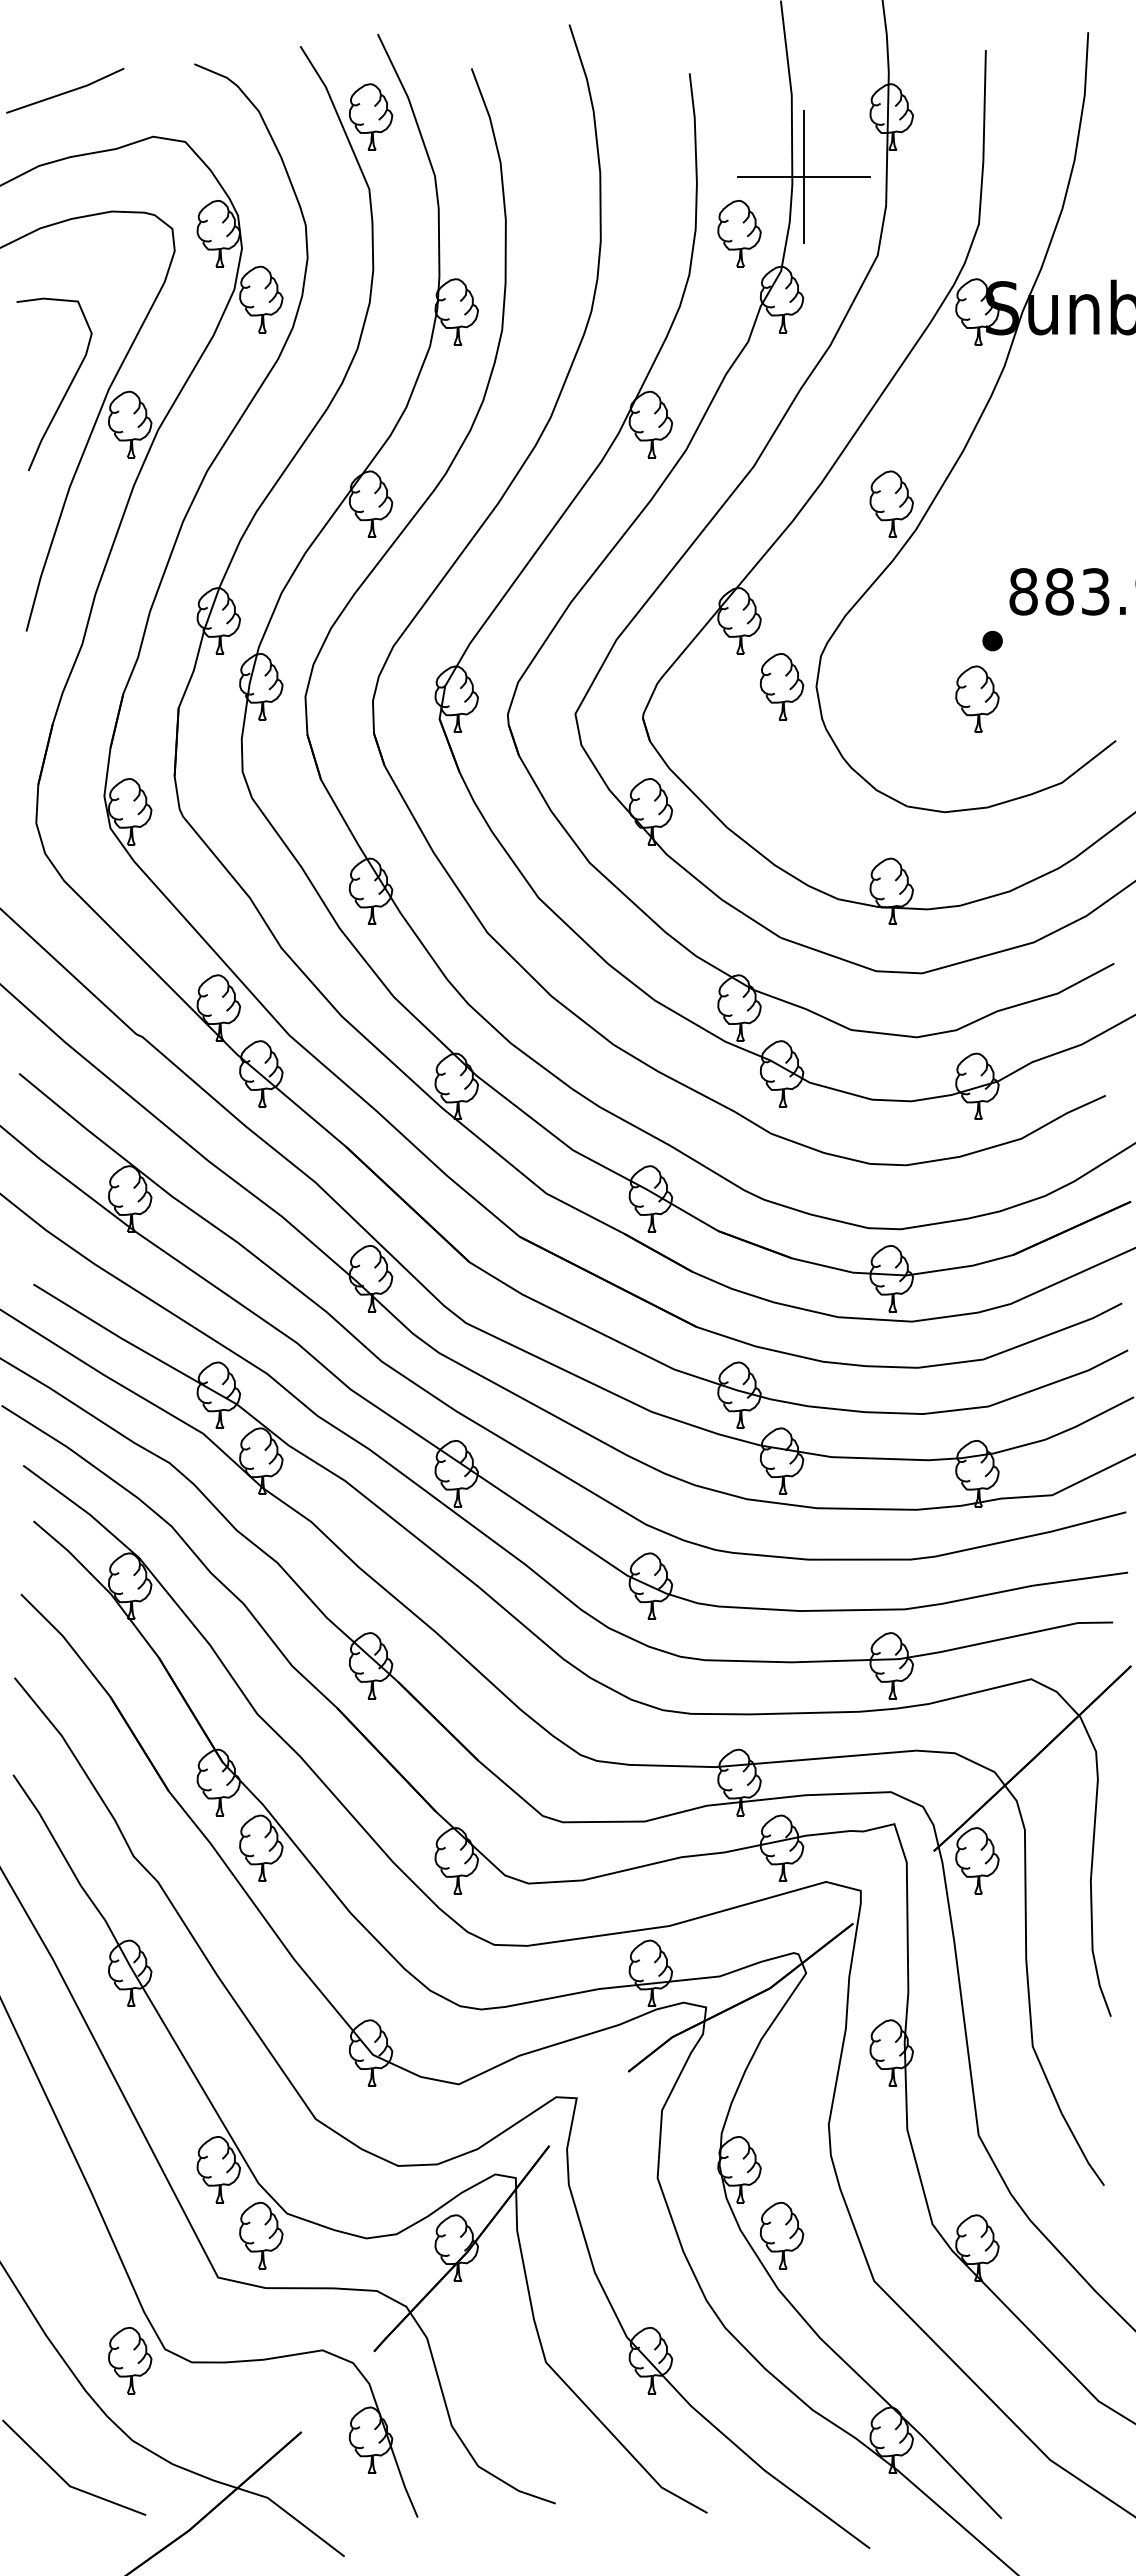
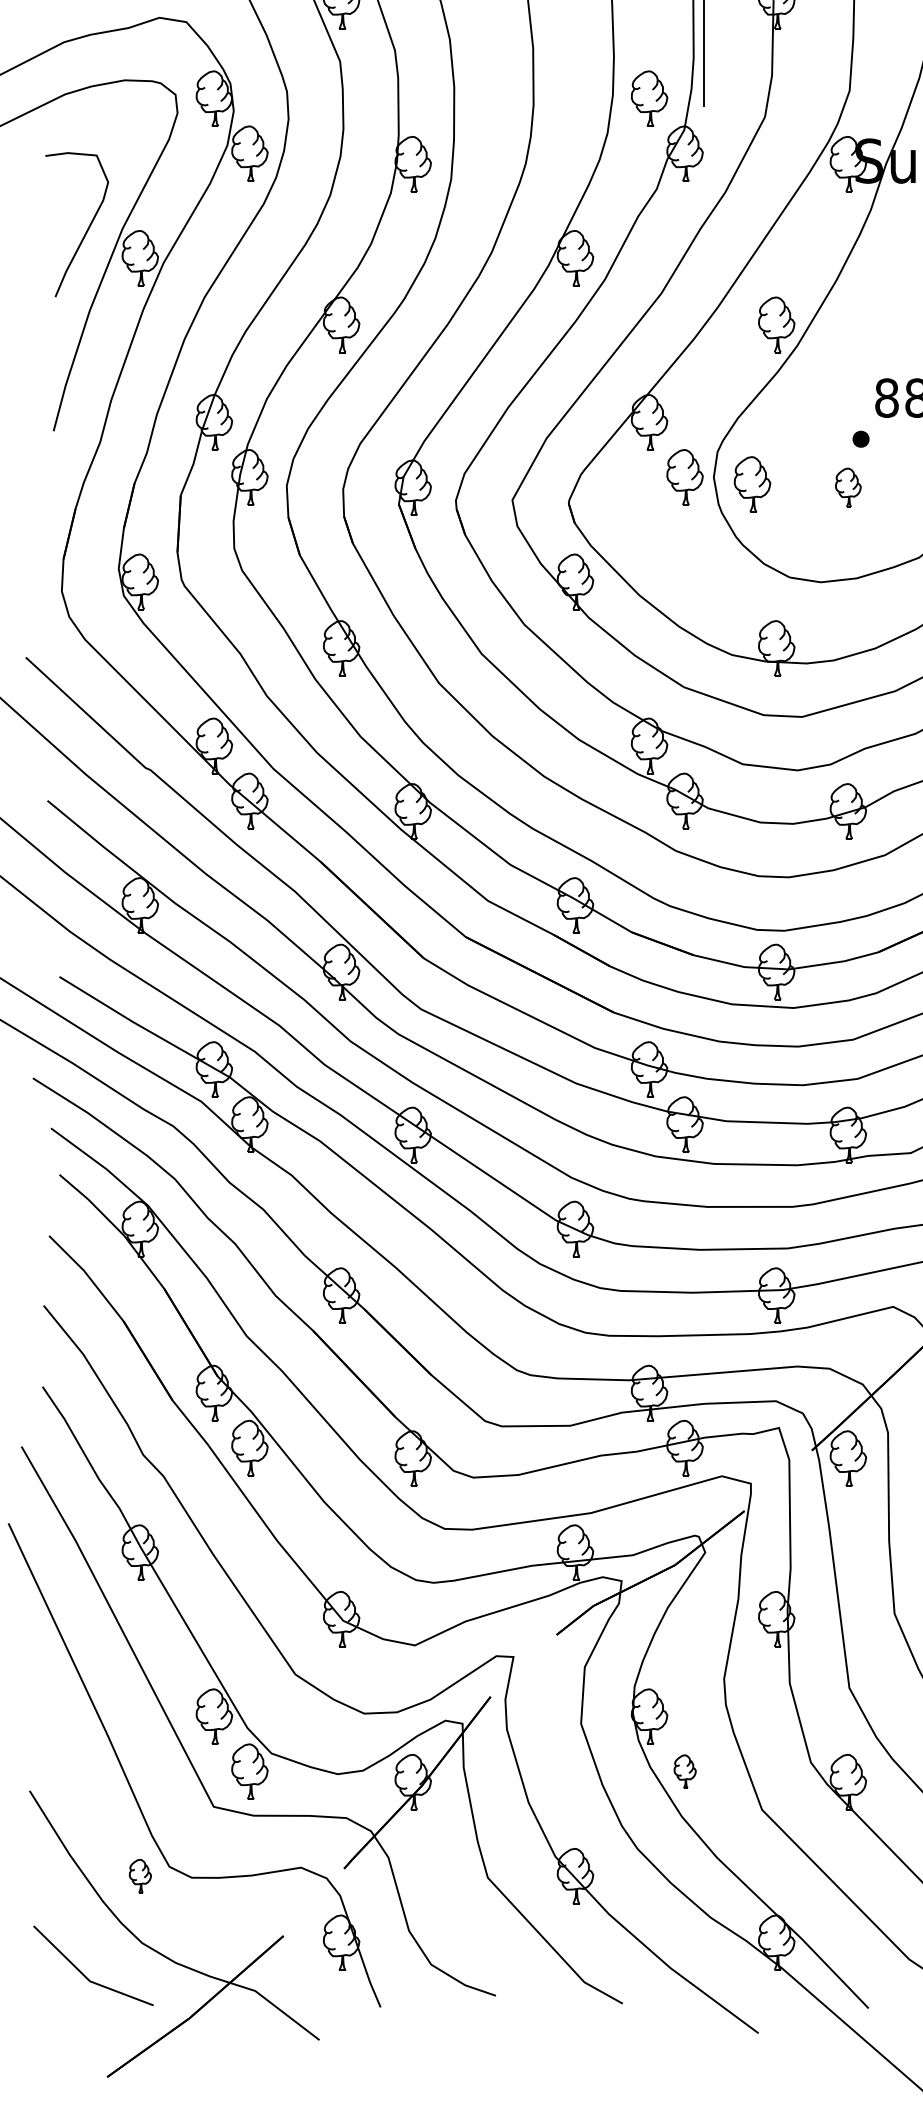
line: (803, 176) -> (703, 51), removed
part: (862, 694) -> (752, 483), added
part: (977, 698) -> (848, 487), size x0.7
part: (782, 2235) -> (685, 1771), size x0.6
part: (130, 2360) -> (140, 1876), size x0.6

